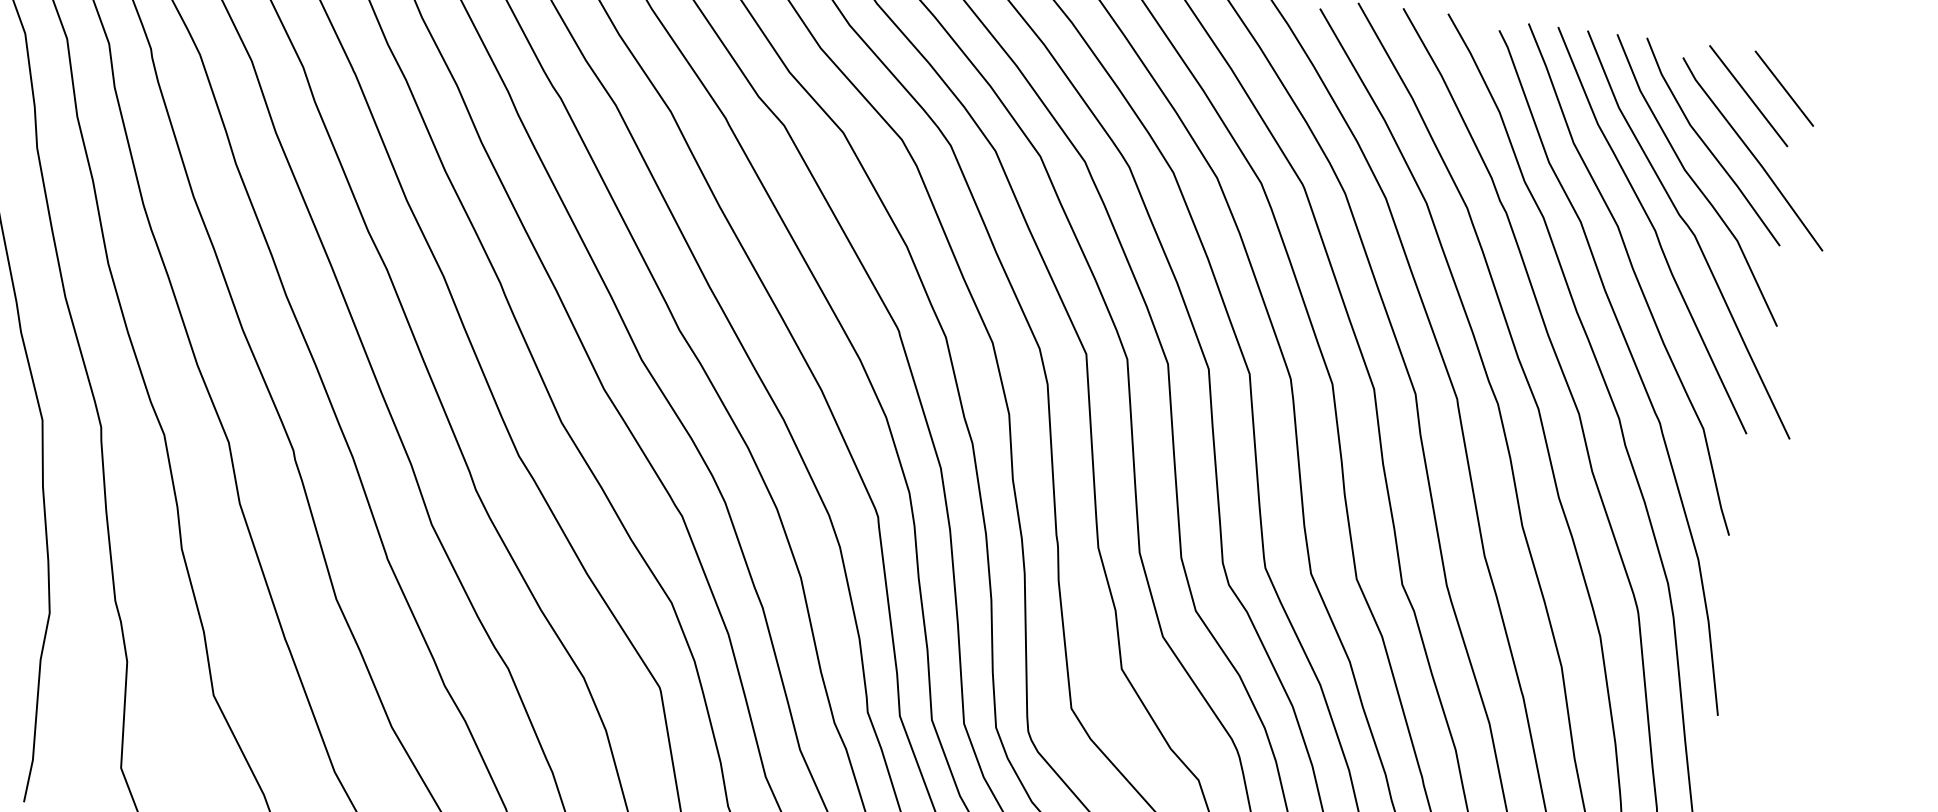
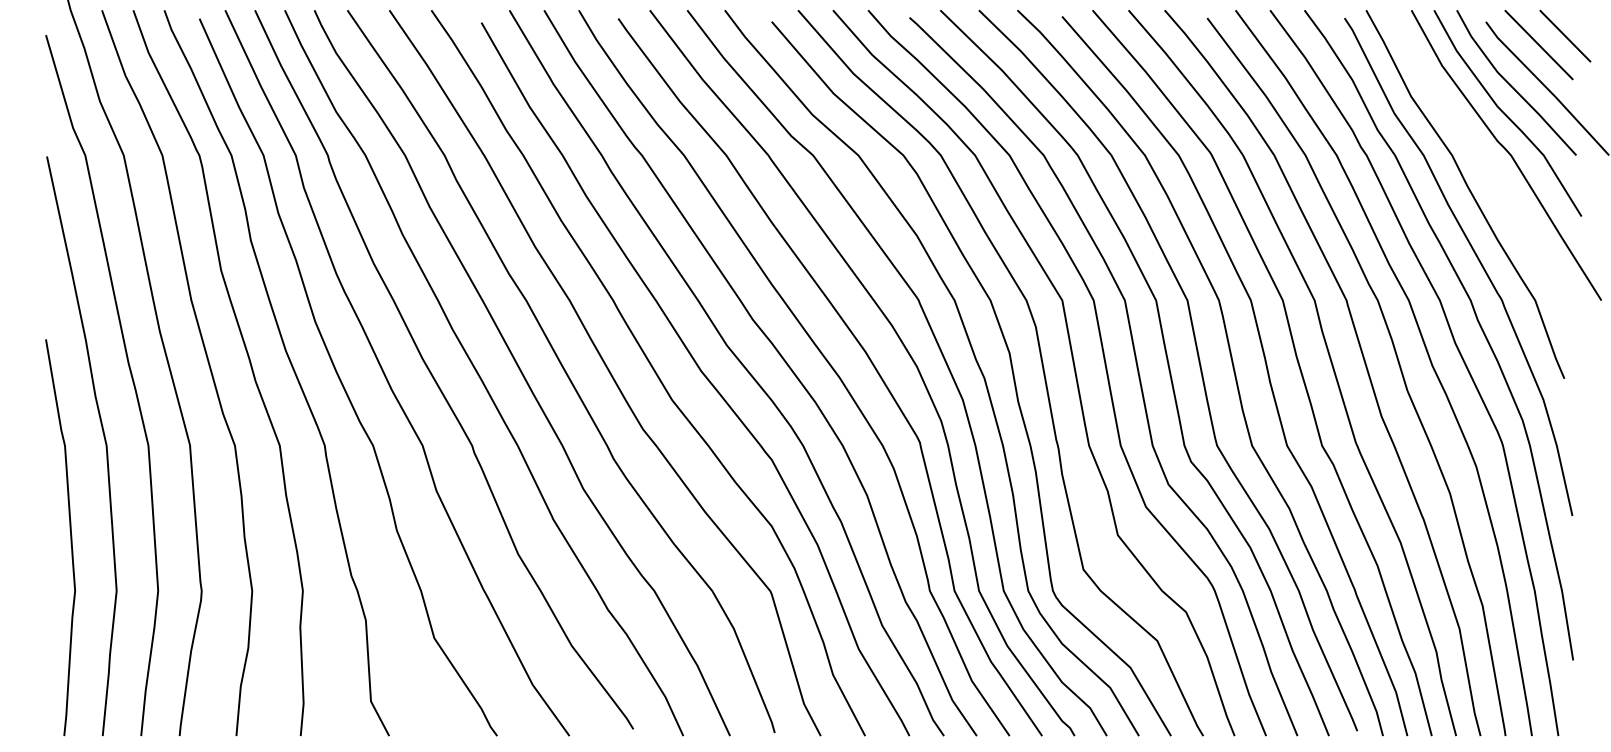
curve: (1653, 230) -> (1479, 155), removed

